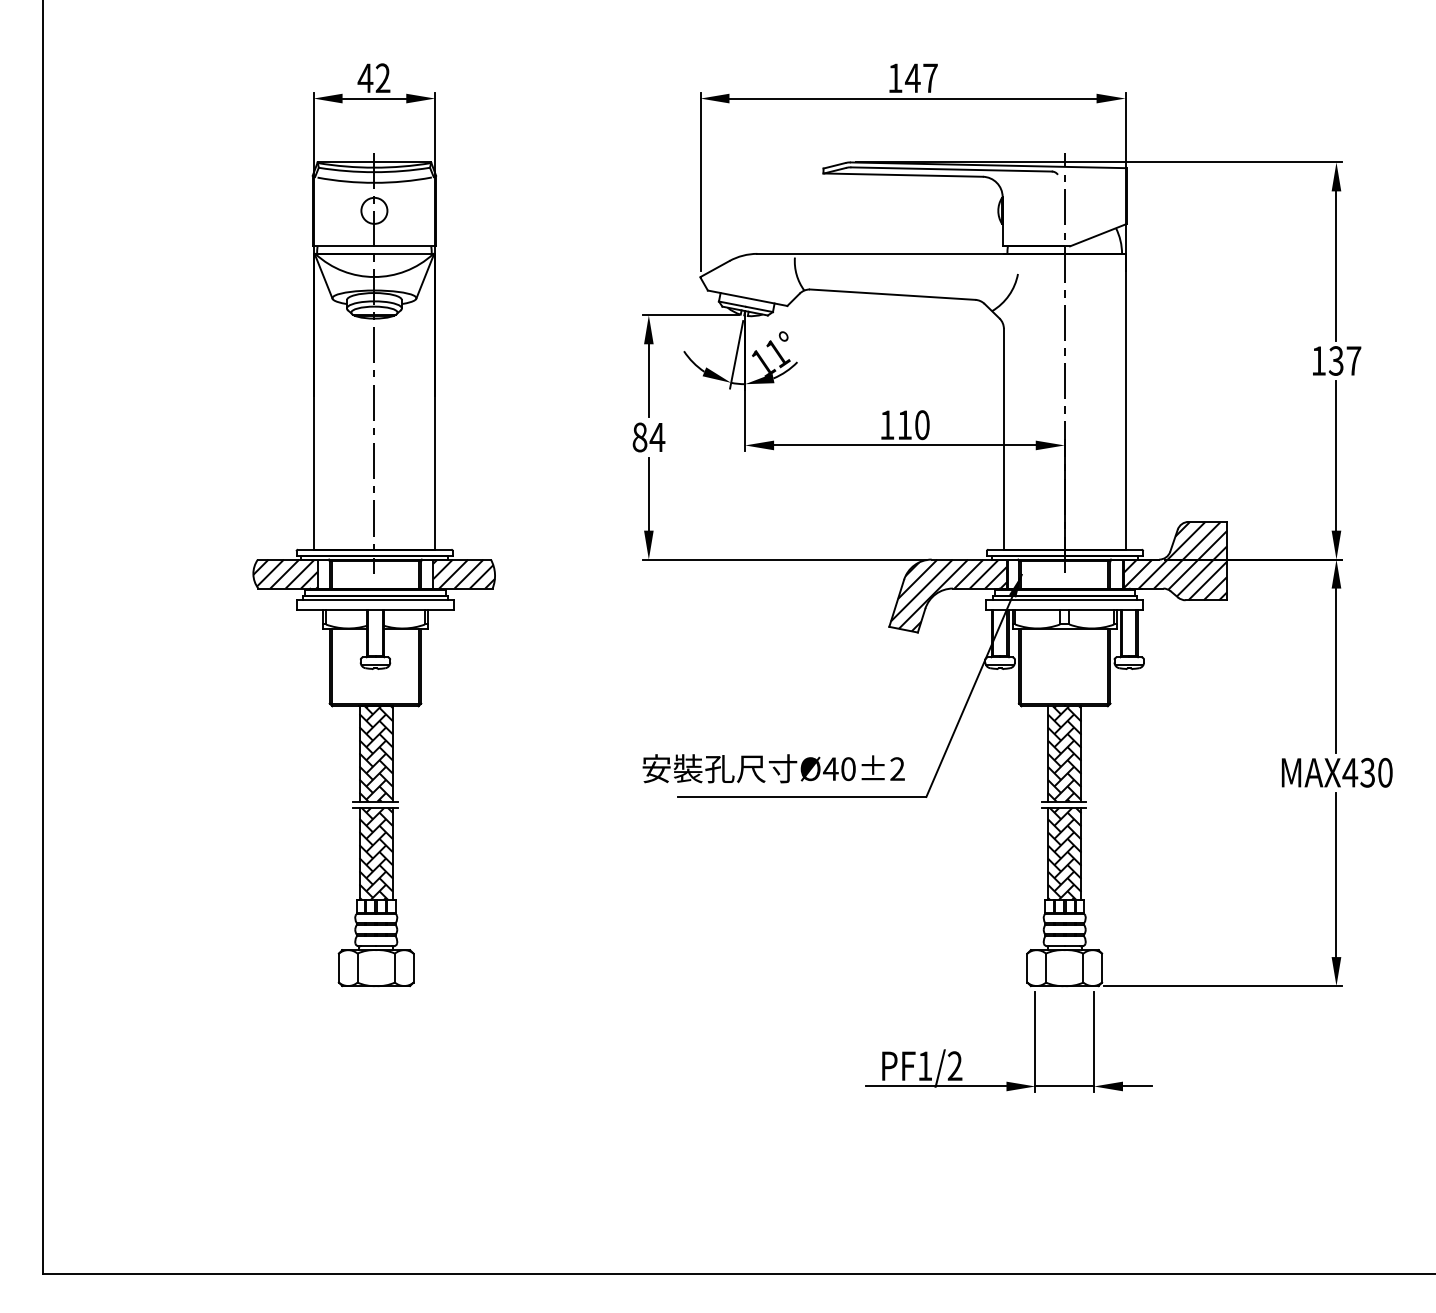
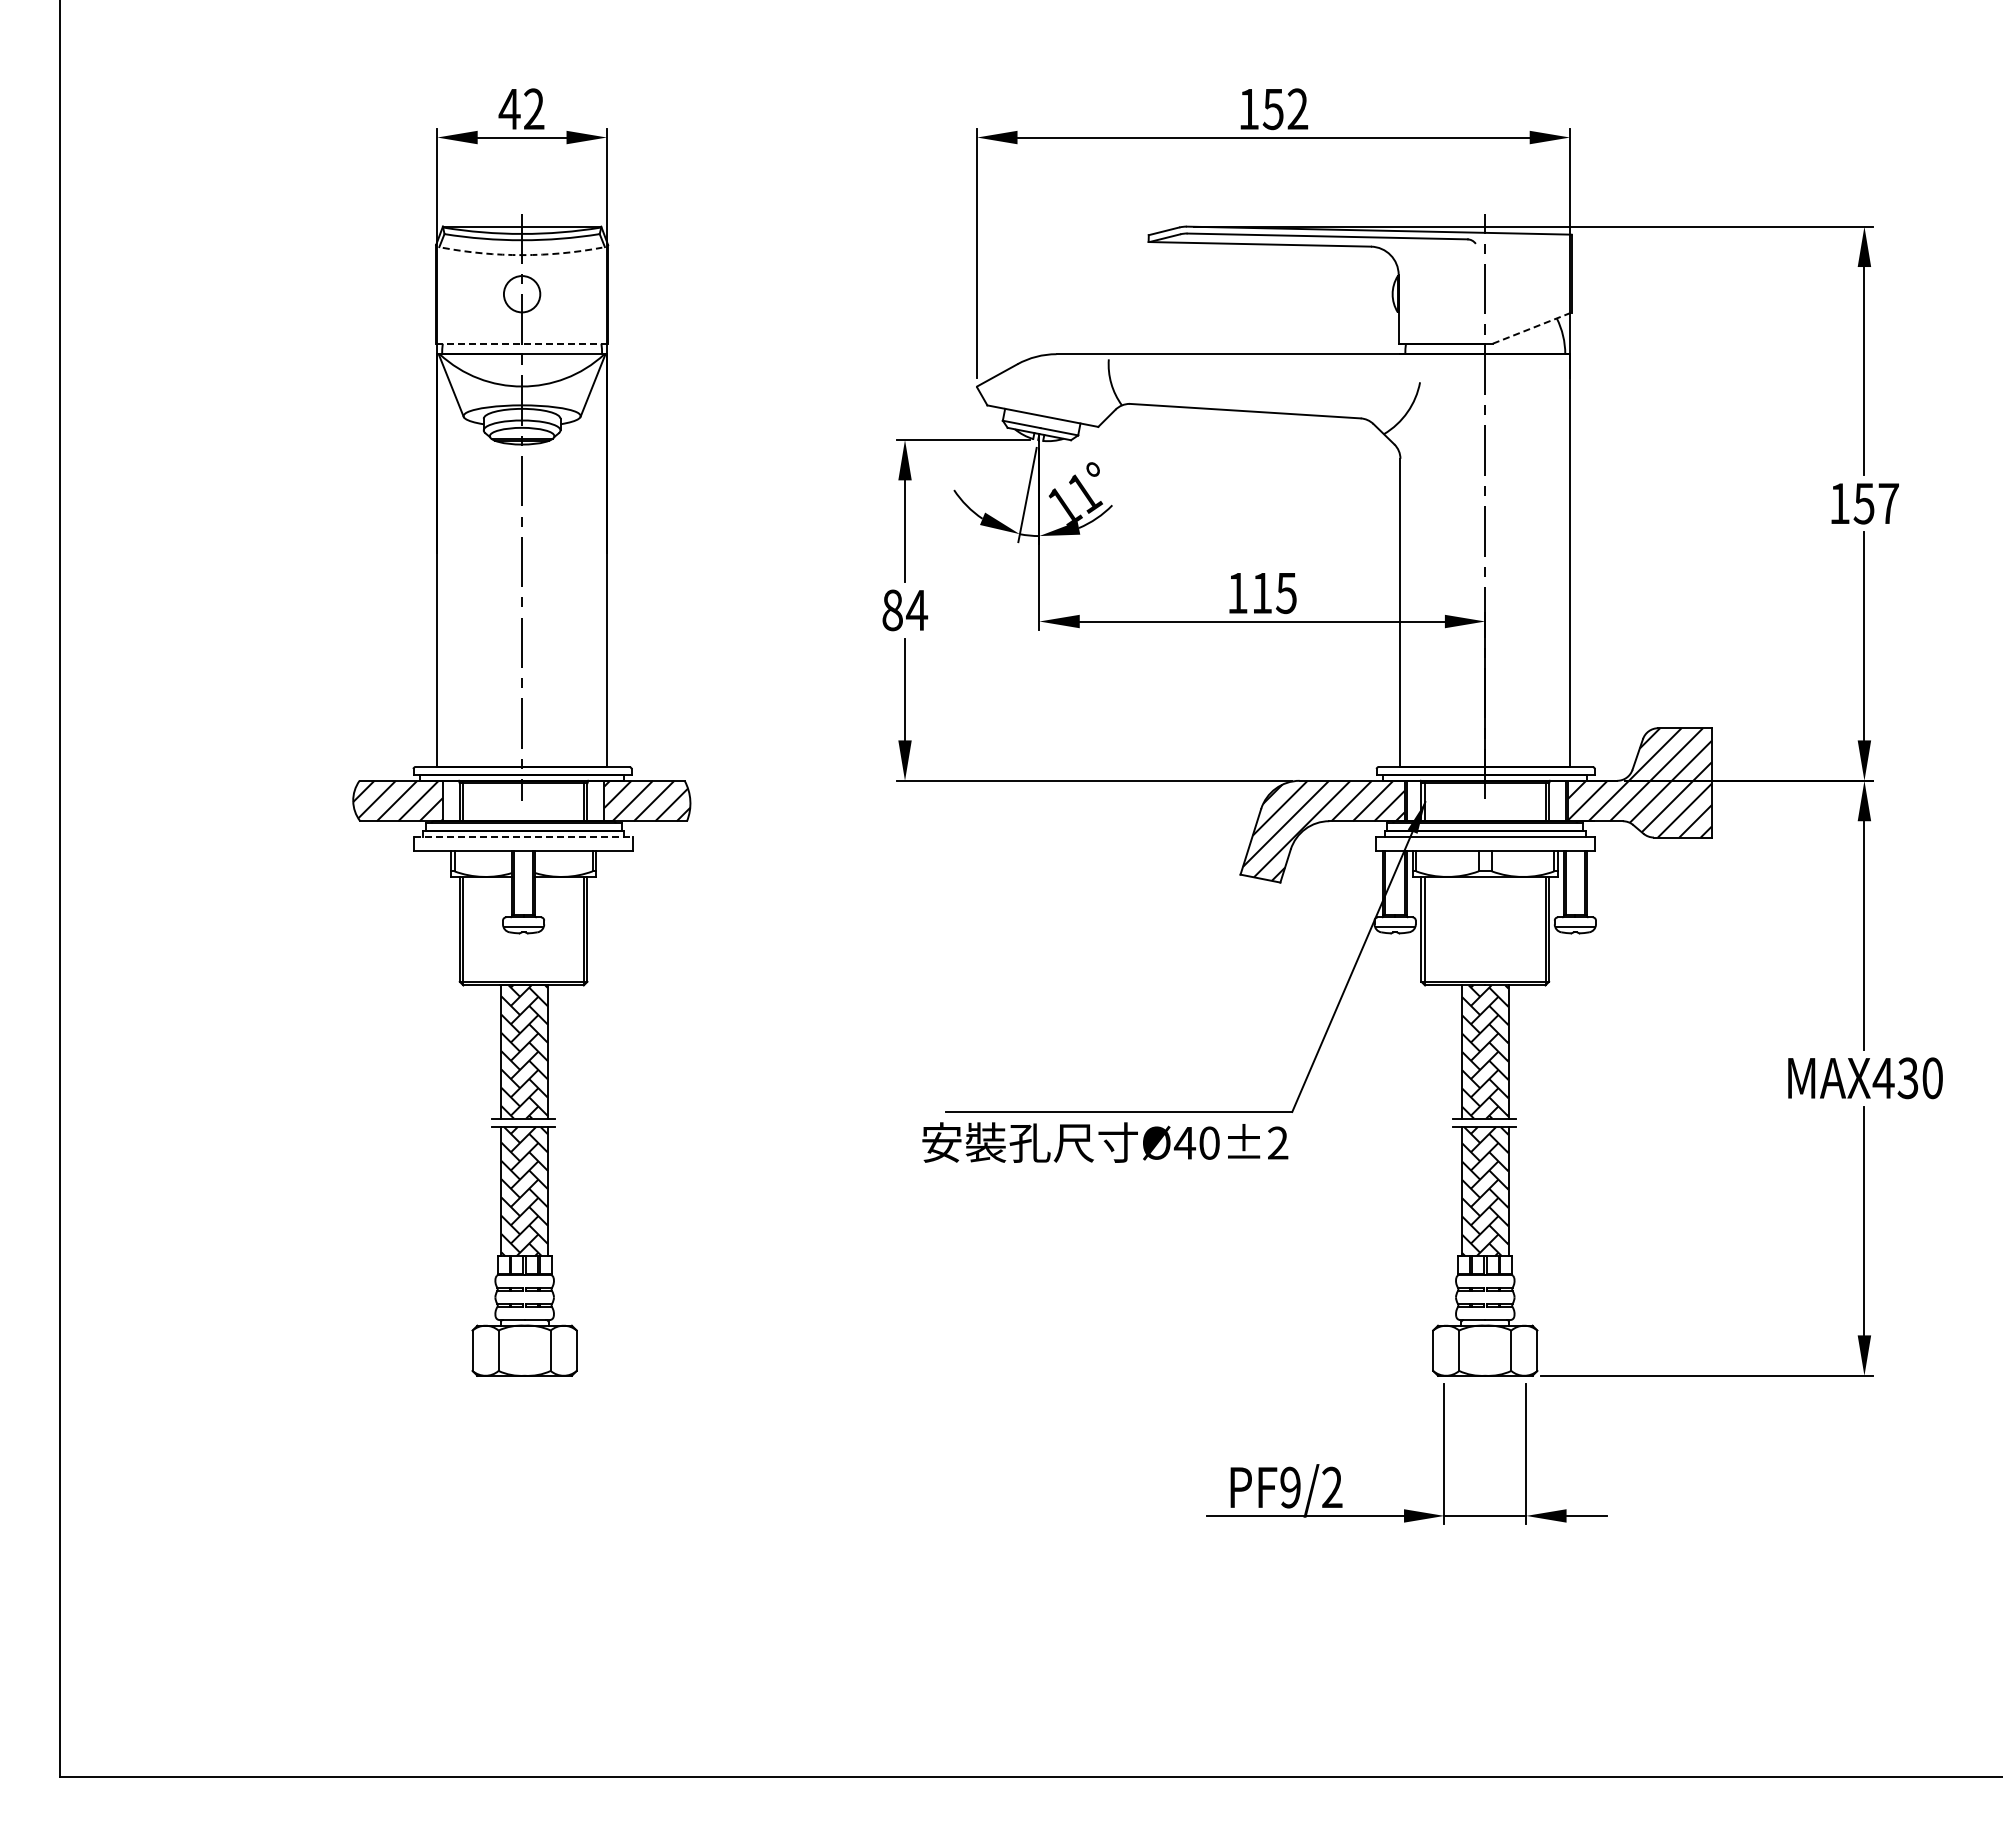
text: (921, 78) -> (1285, 109), 147 -> 152
arc: (374, 183) -> (522, 255), solid -> dashed
line: (1098, 234) -> (1532, 327), solid -> dashed
line: (373, 246) -> (521, 343), solid -> dashed
text: (1335, 360) -> (1863, 503), 137 -> 157
text: (922, 424) -> (1286, 592), 110 -> 115
line: (376, 599) -> (524, 836), solid -> dashed
text: (773, 768) -> (1105, 1142), moved
text: (925, 1066) -> (1290, 1487), PF1/2 -> PF9/2

